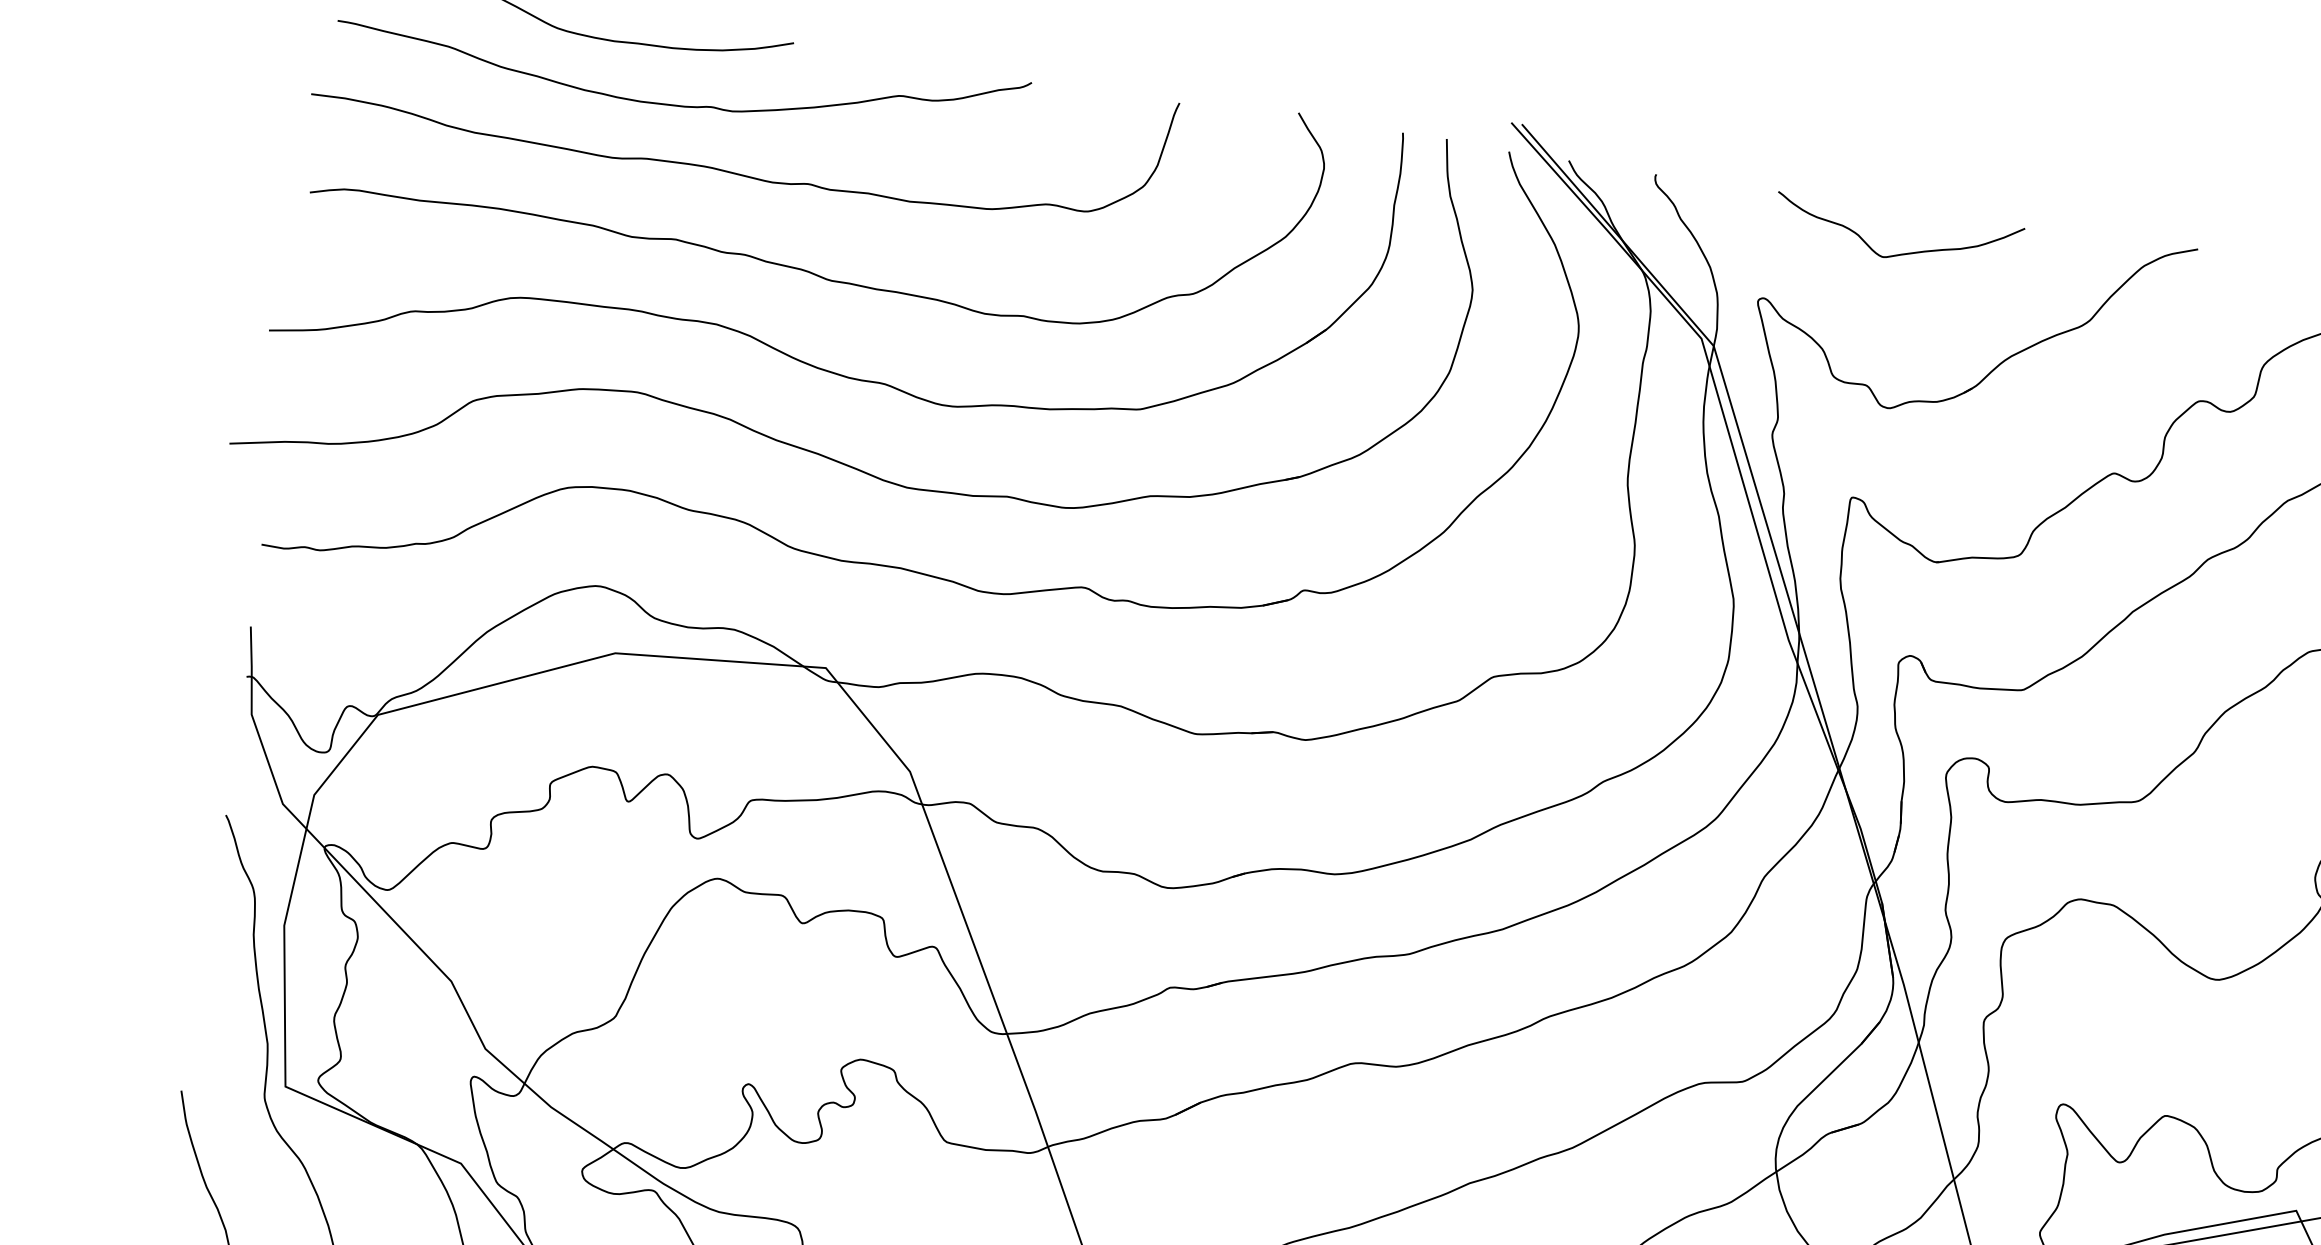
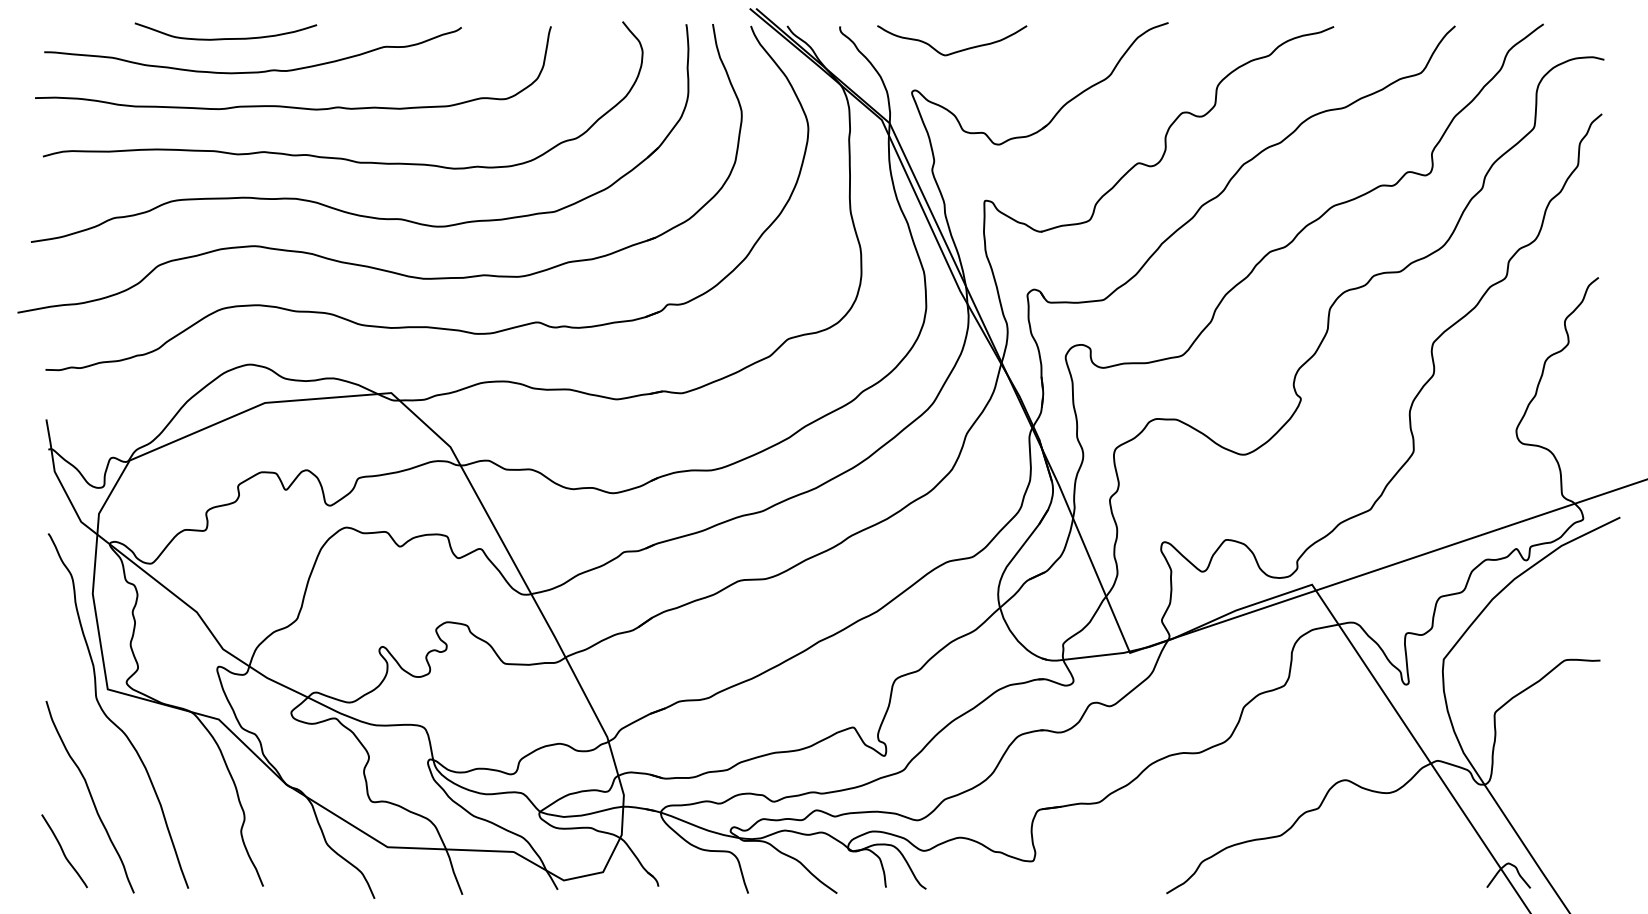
curve: (1899, 252) -> (954, 51), moved

